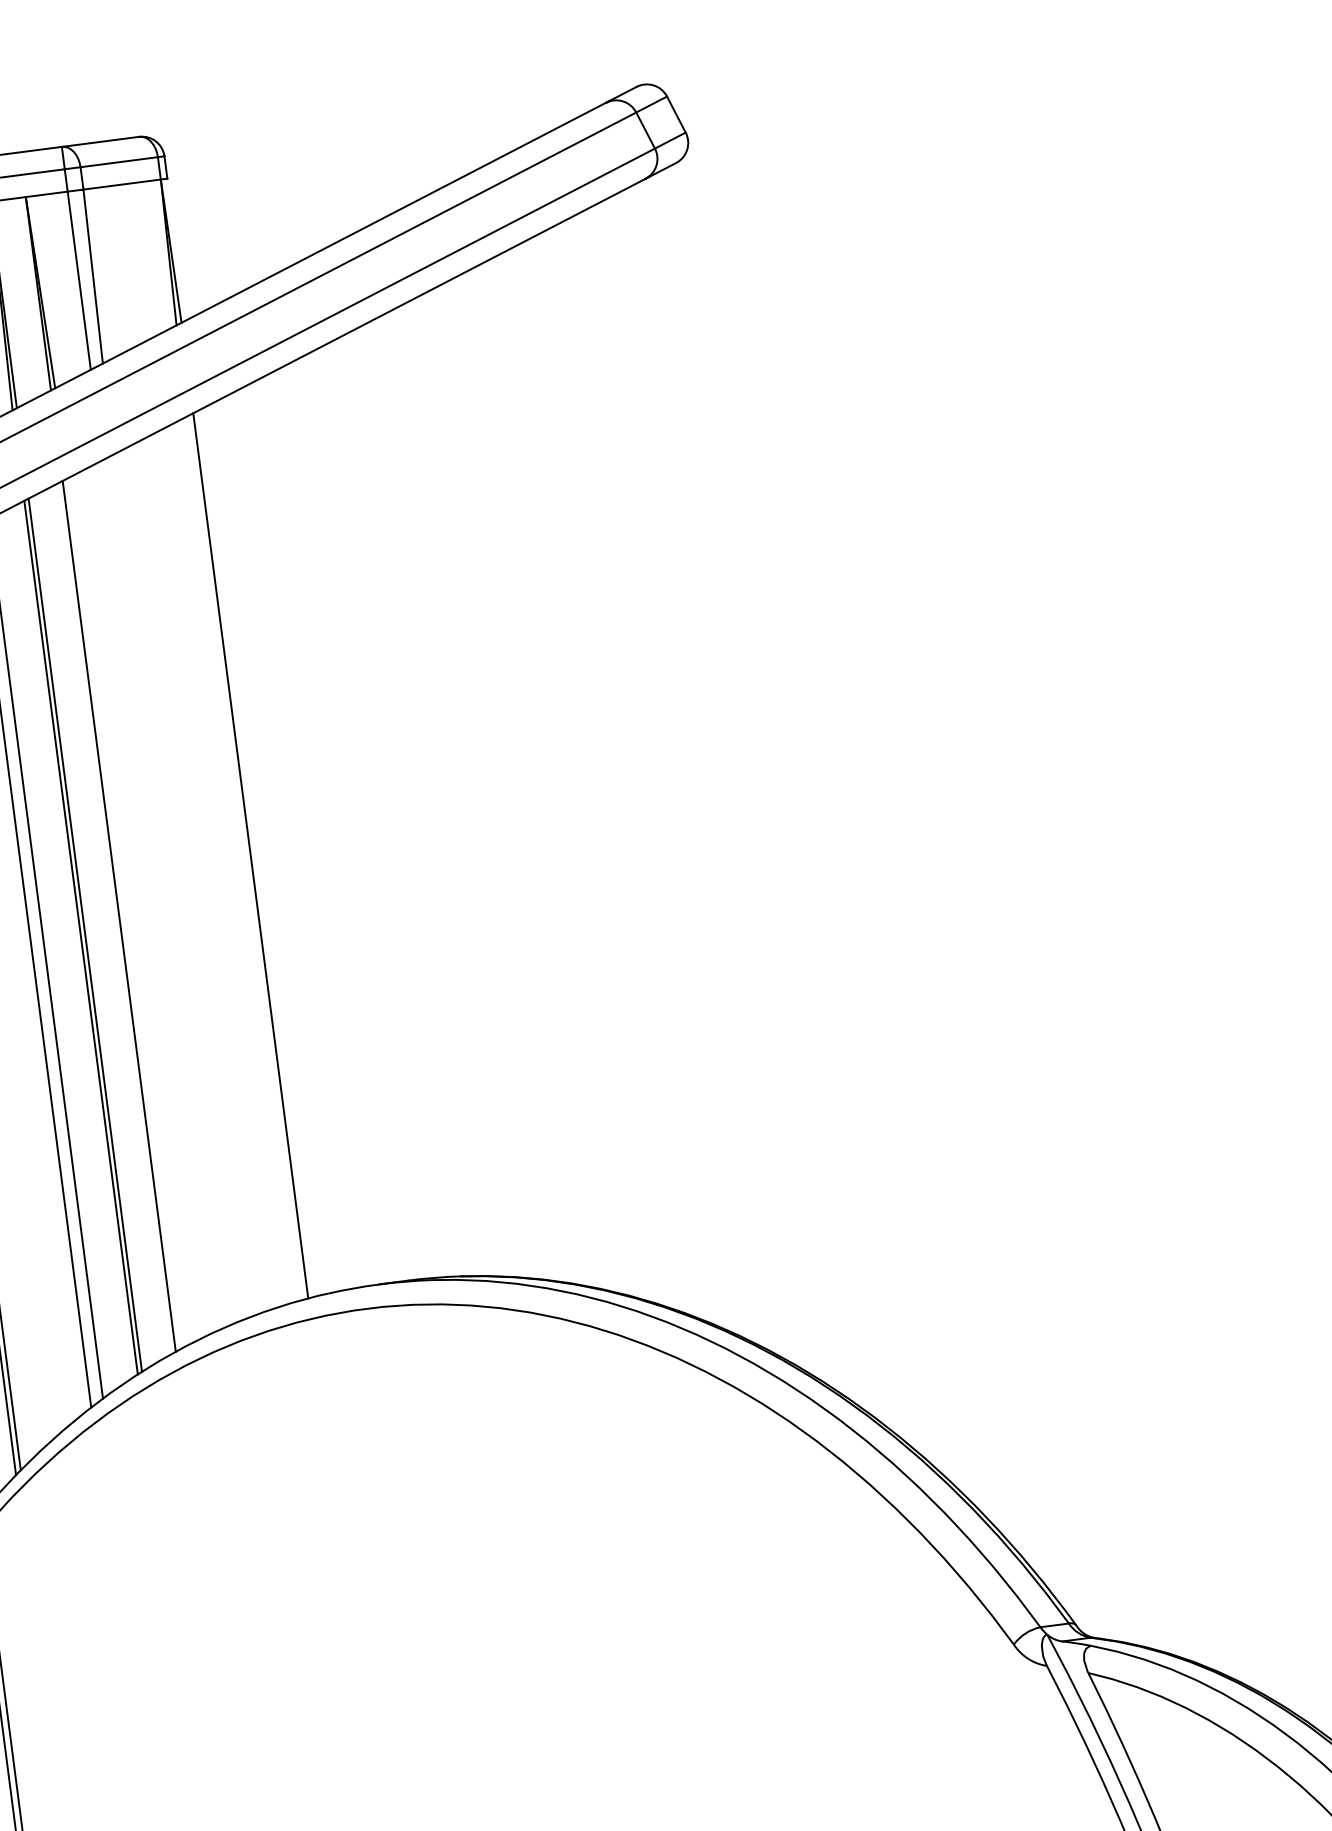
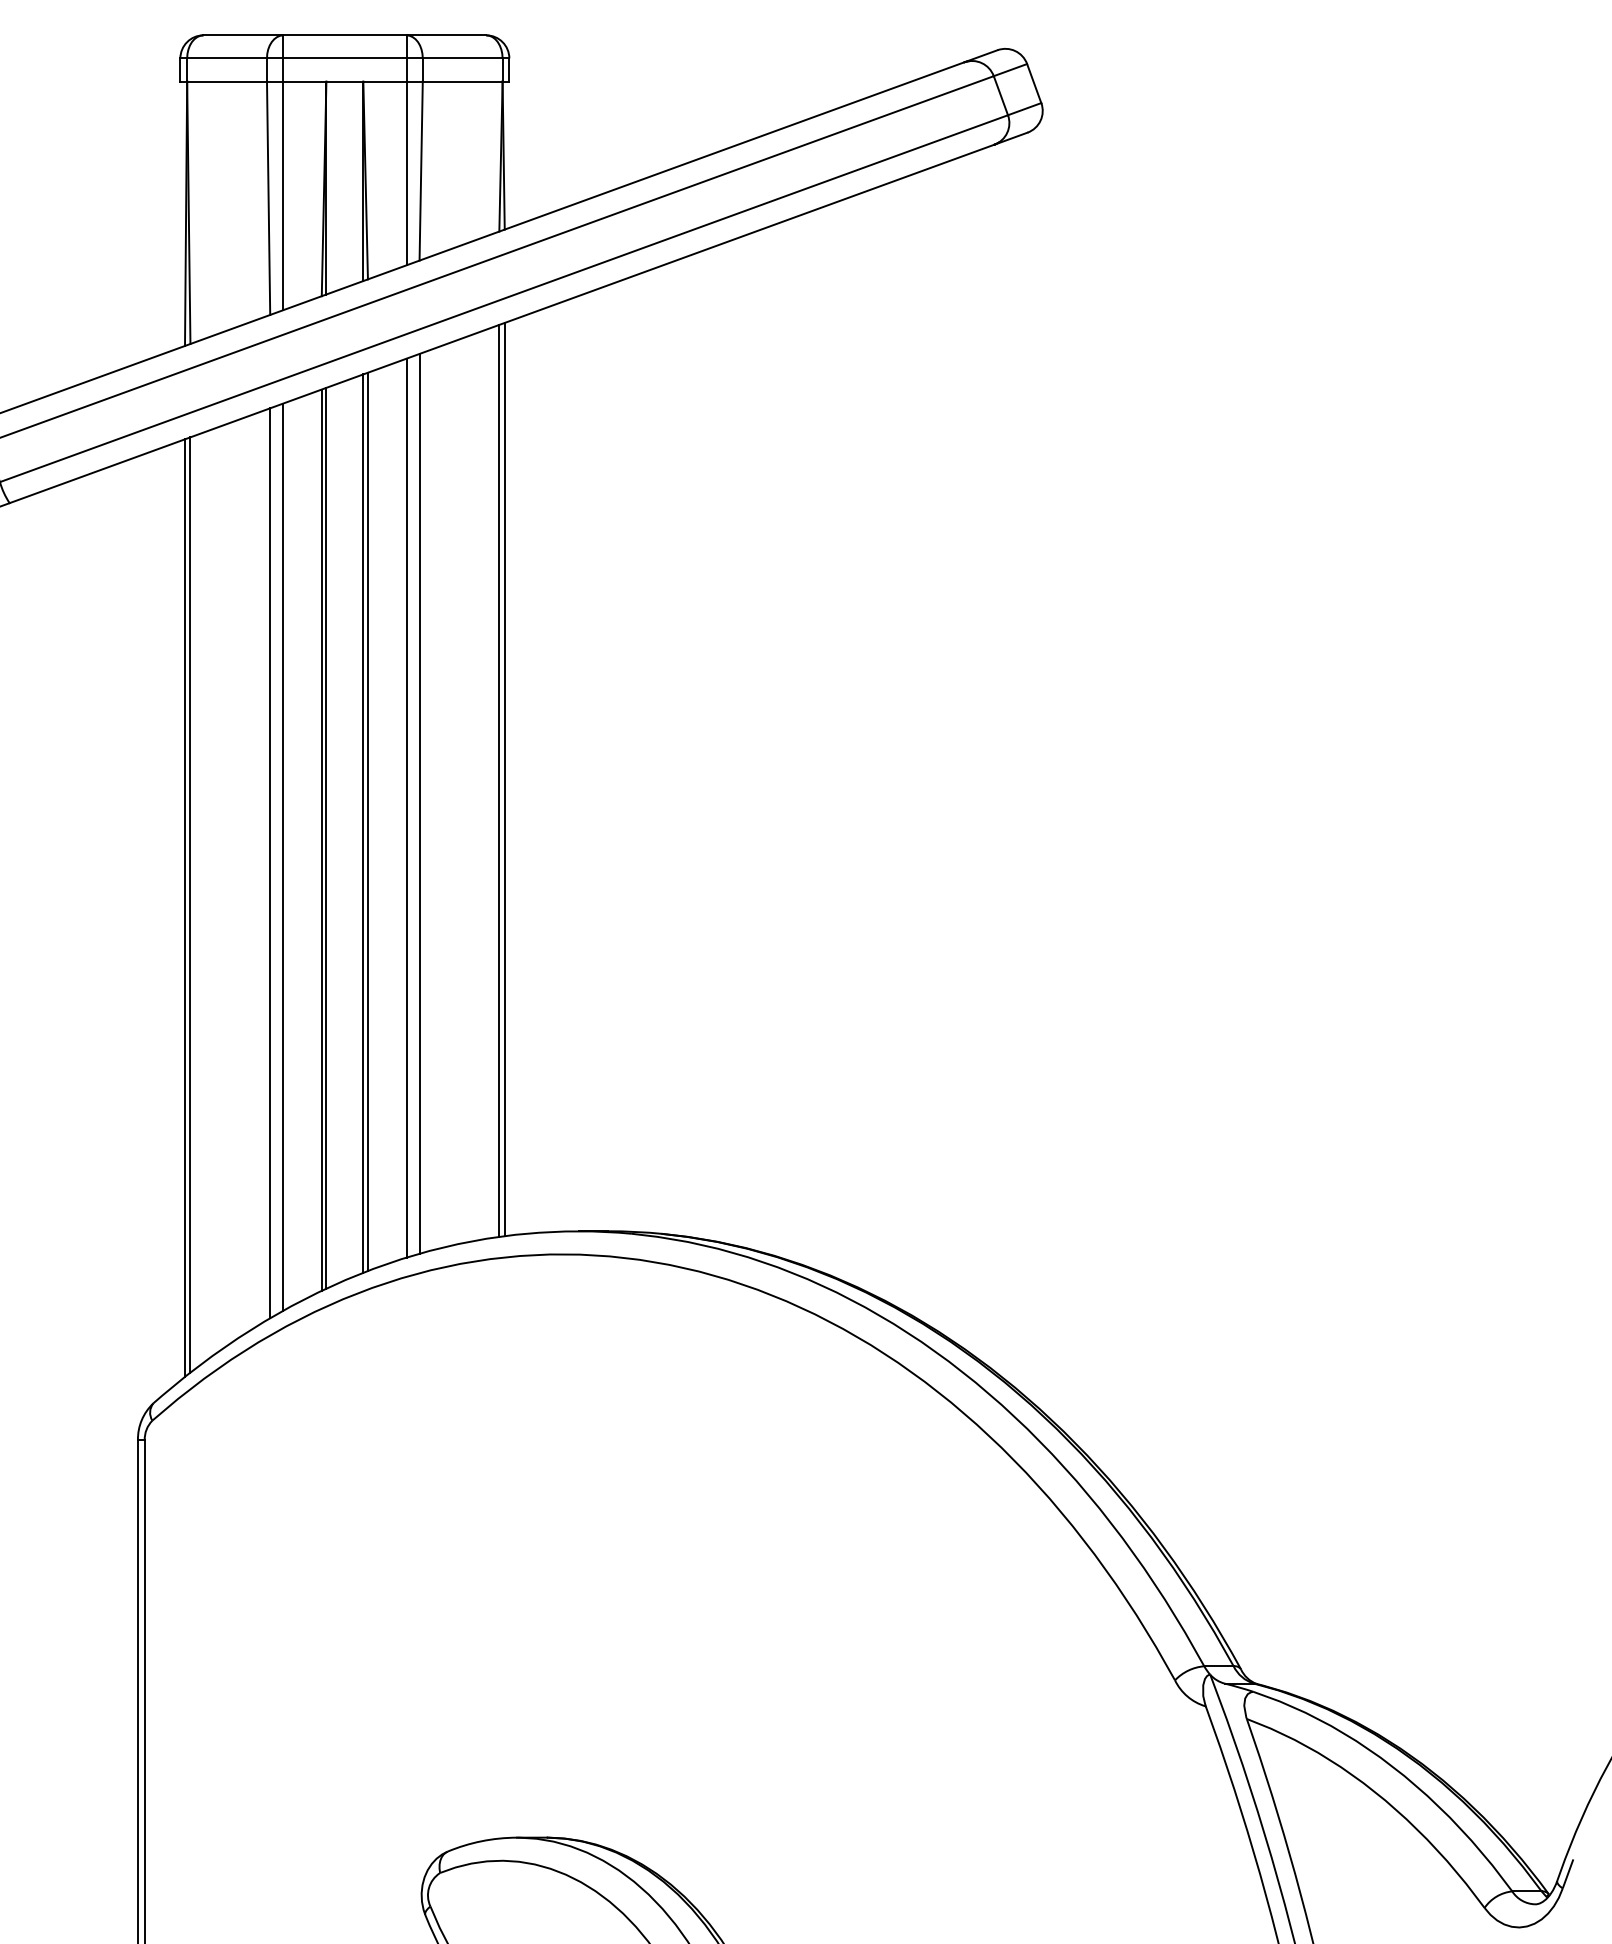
line: (245, 857) -> (499, 780), added
line: (171, 889) -> (419, 803), added
line: (159, 895) -> (406, 807), added
line: (123, 913) -> (367, 821), added

